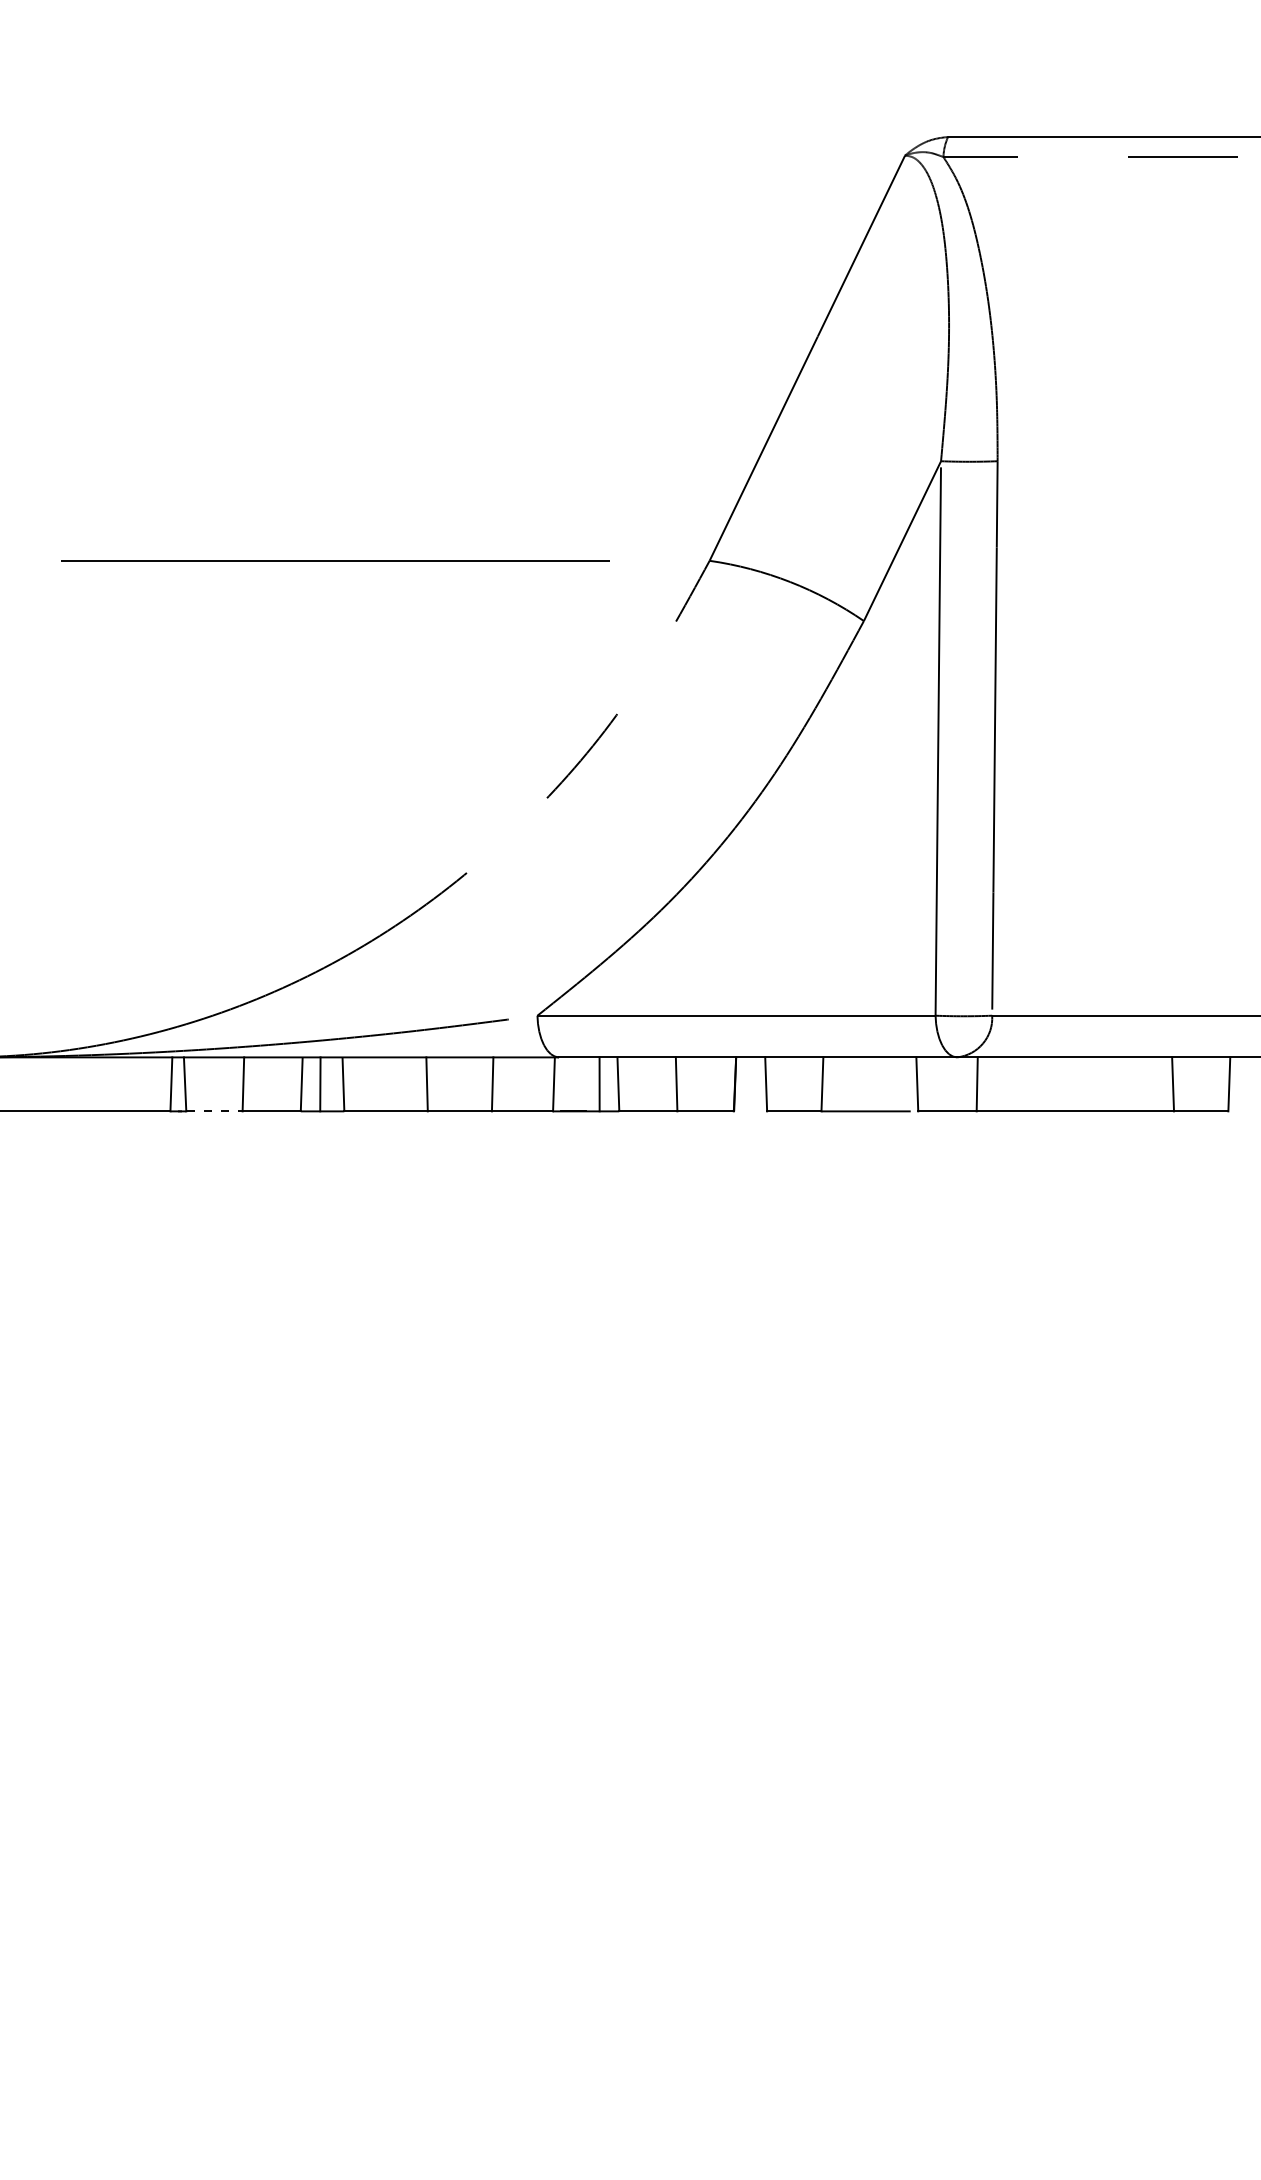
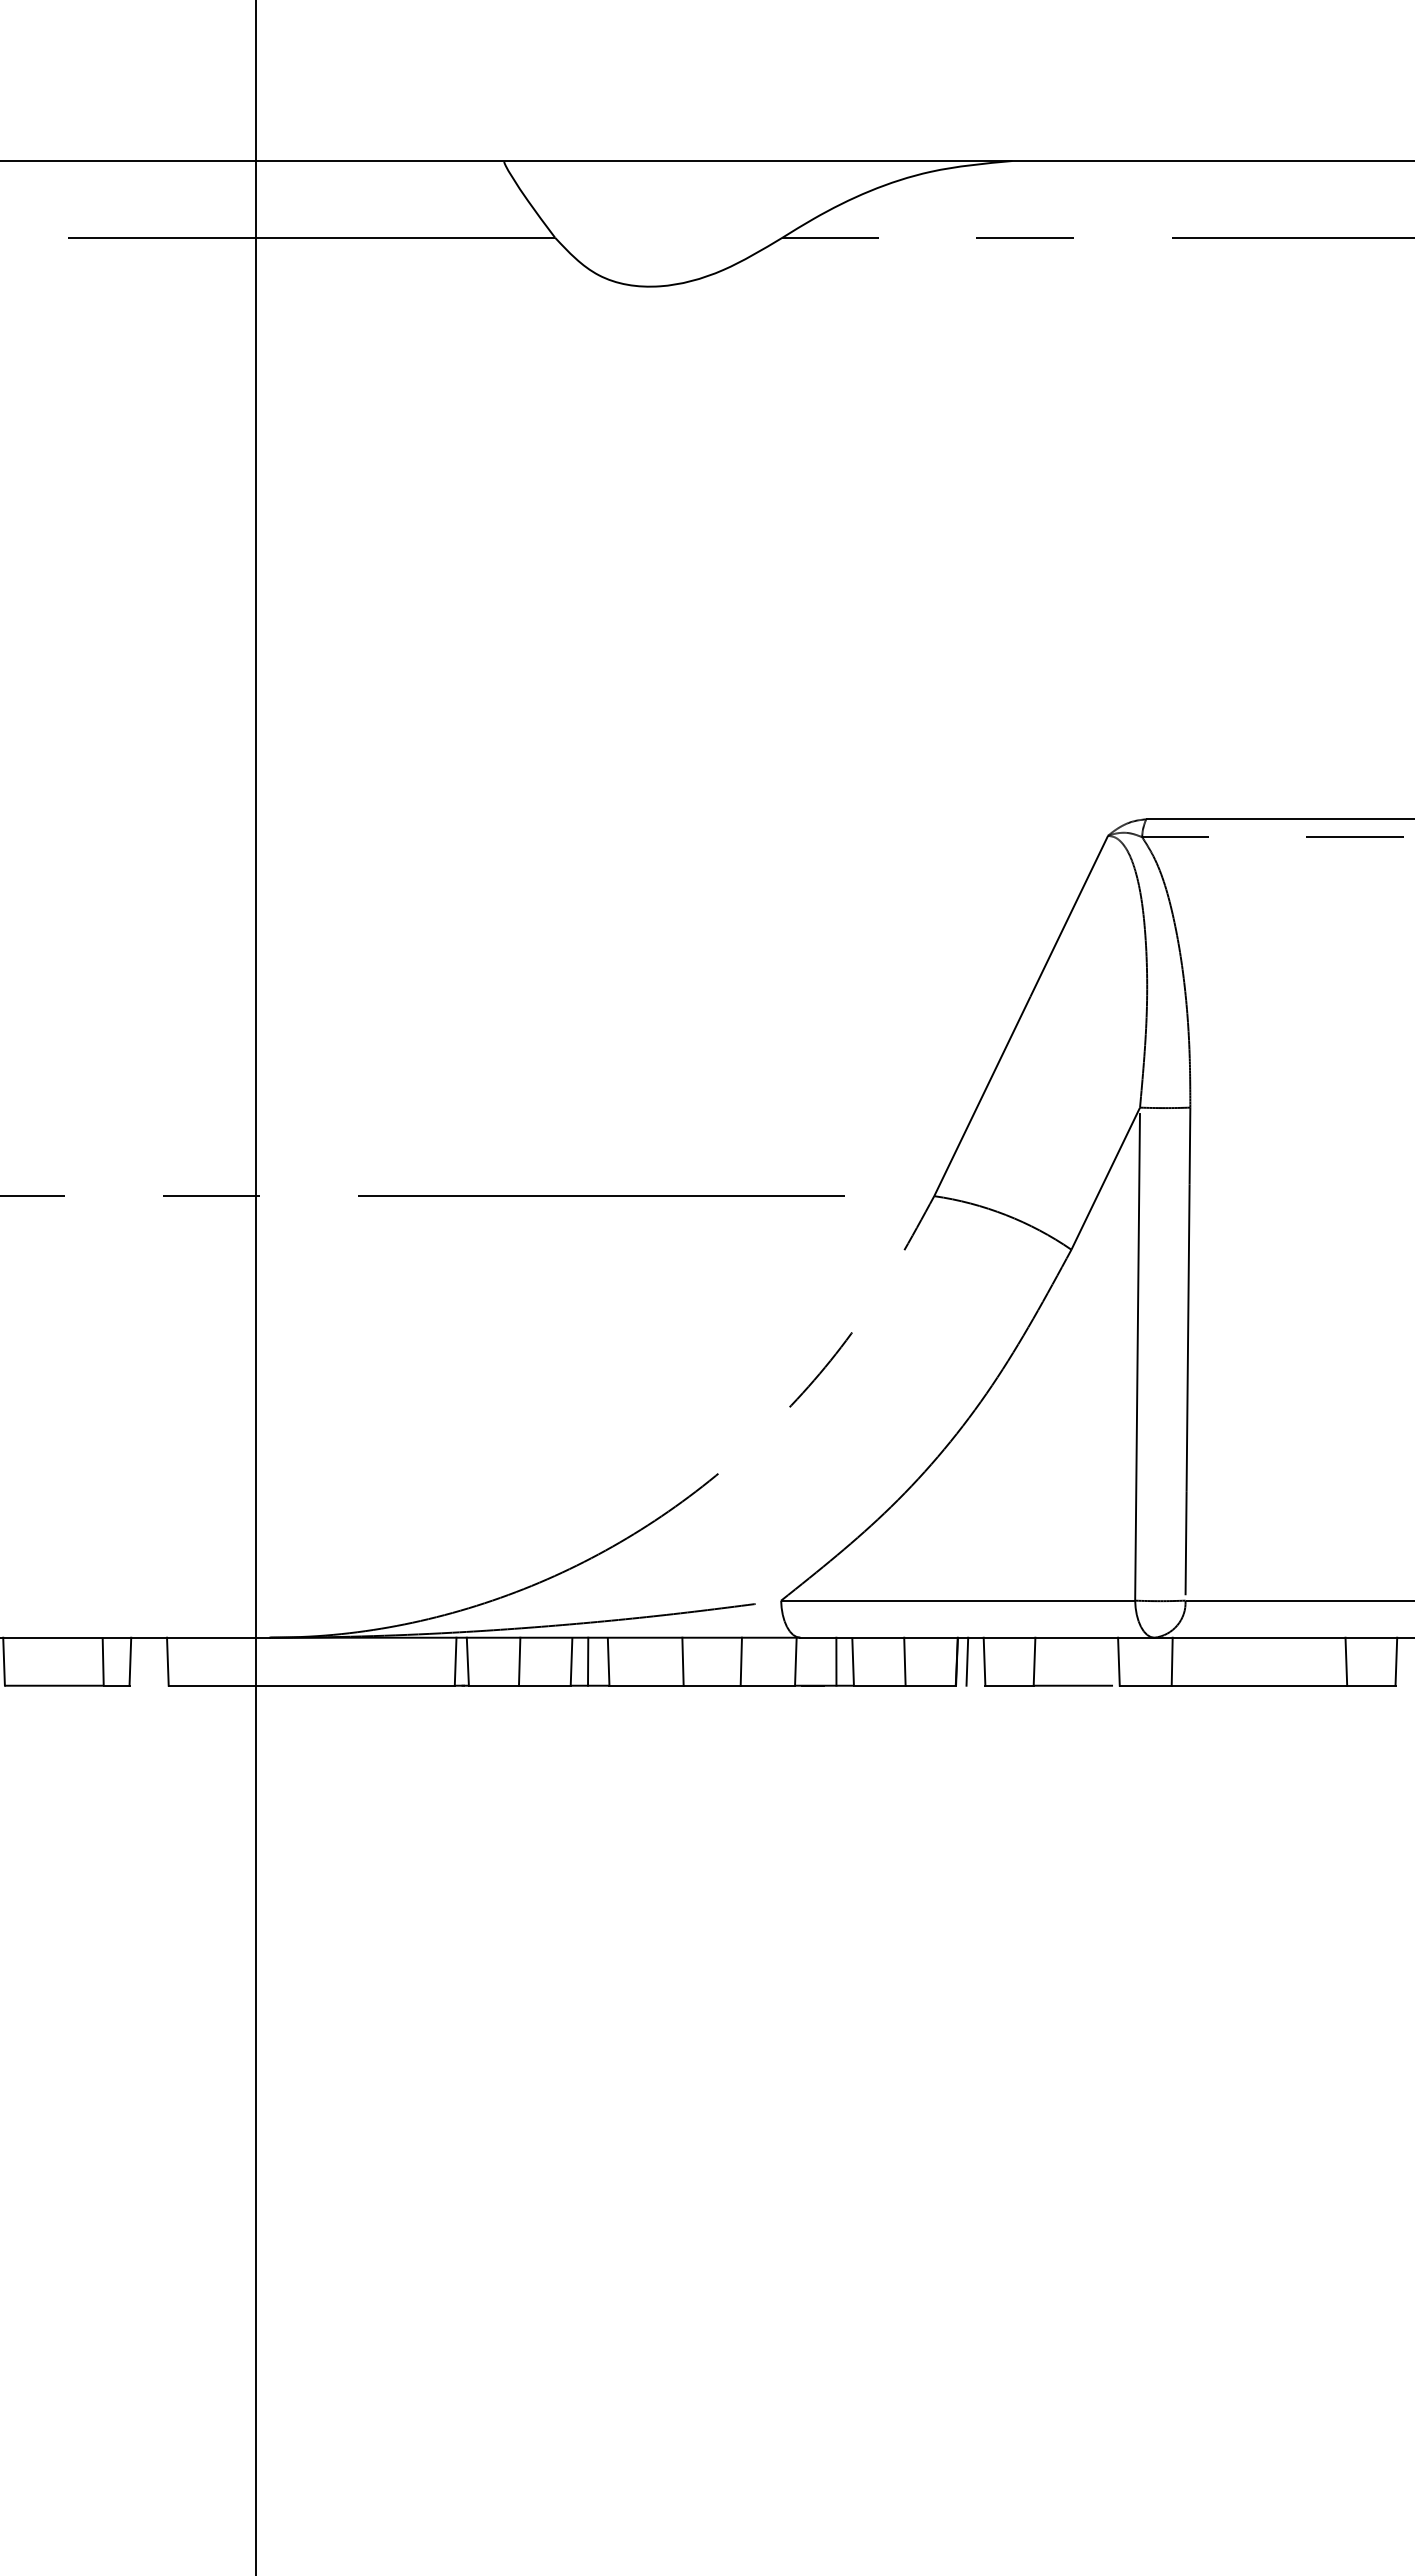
line: (747, 1084) -> (967, 1661), added
line: (215, 1111) -> (494, 1685), dashed -> solid

